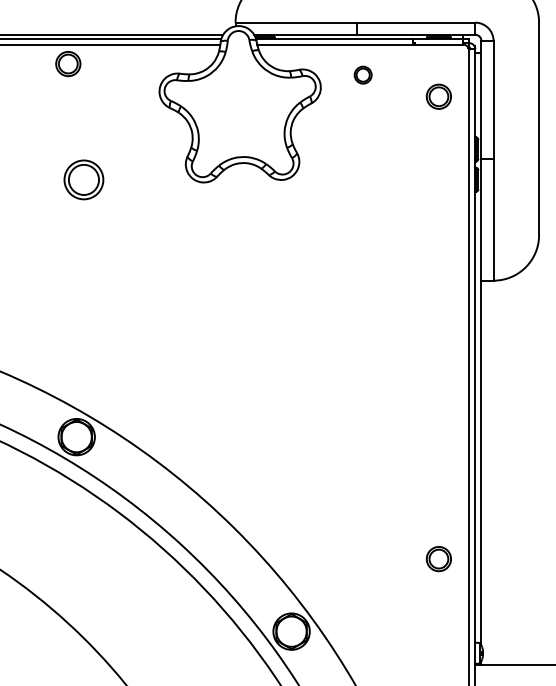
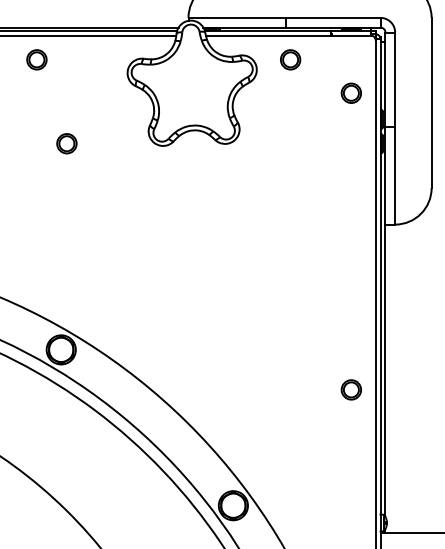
part: (68, 64) -> (37, 60), moved
part: (363, 75) -> (290, 60), size x1.43
part: (438, 96) -> (351, 93), moved
part: (83, 179) -> (66, 143), size x0.62
part: (438, 559) -> (351, 390), moved

